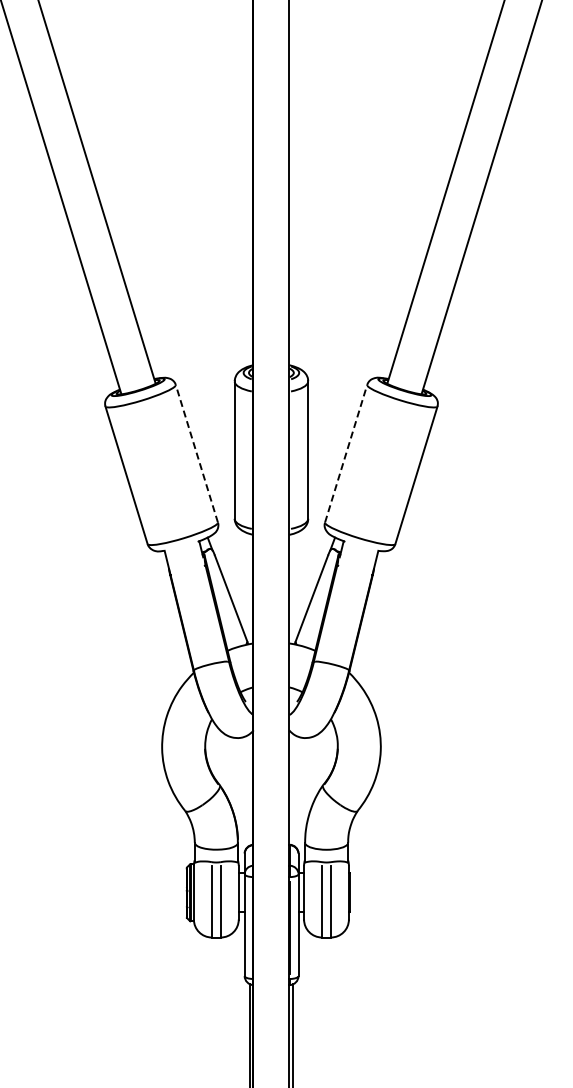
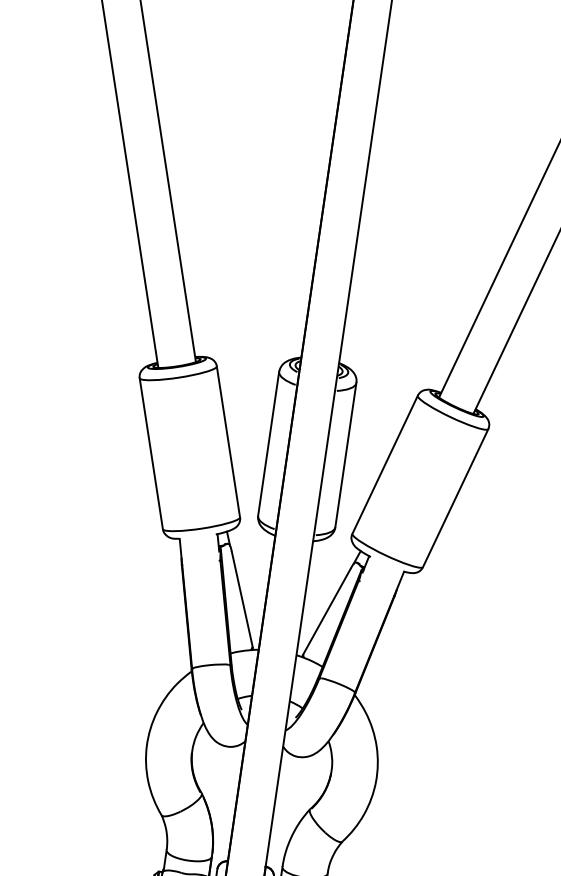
line: (196, 453) -> (228, 441), dashed -> solid
line: (346, 453) -> (385, 464), dashed -> solid

